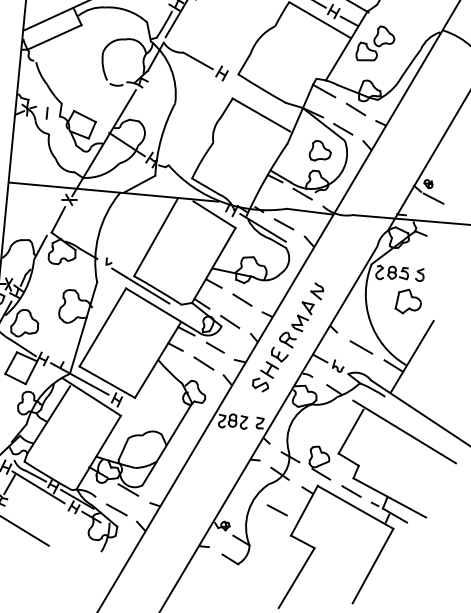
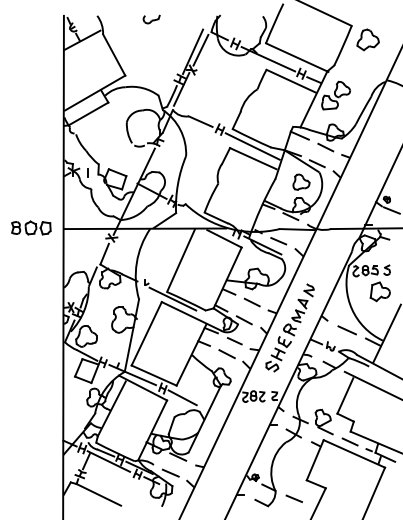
line: (261, 99) -> (252, 146), added
line: (141, 413) -> (182, 397), added
line: (276, 509) -> (293, 498), moved

